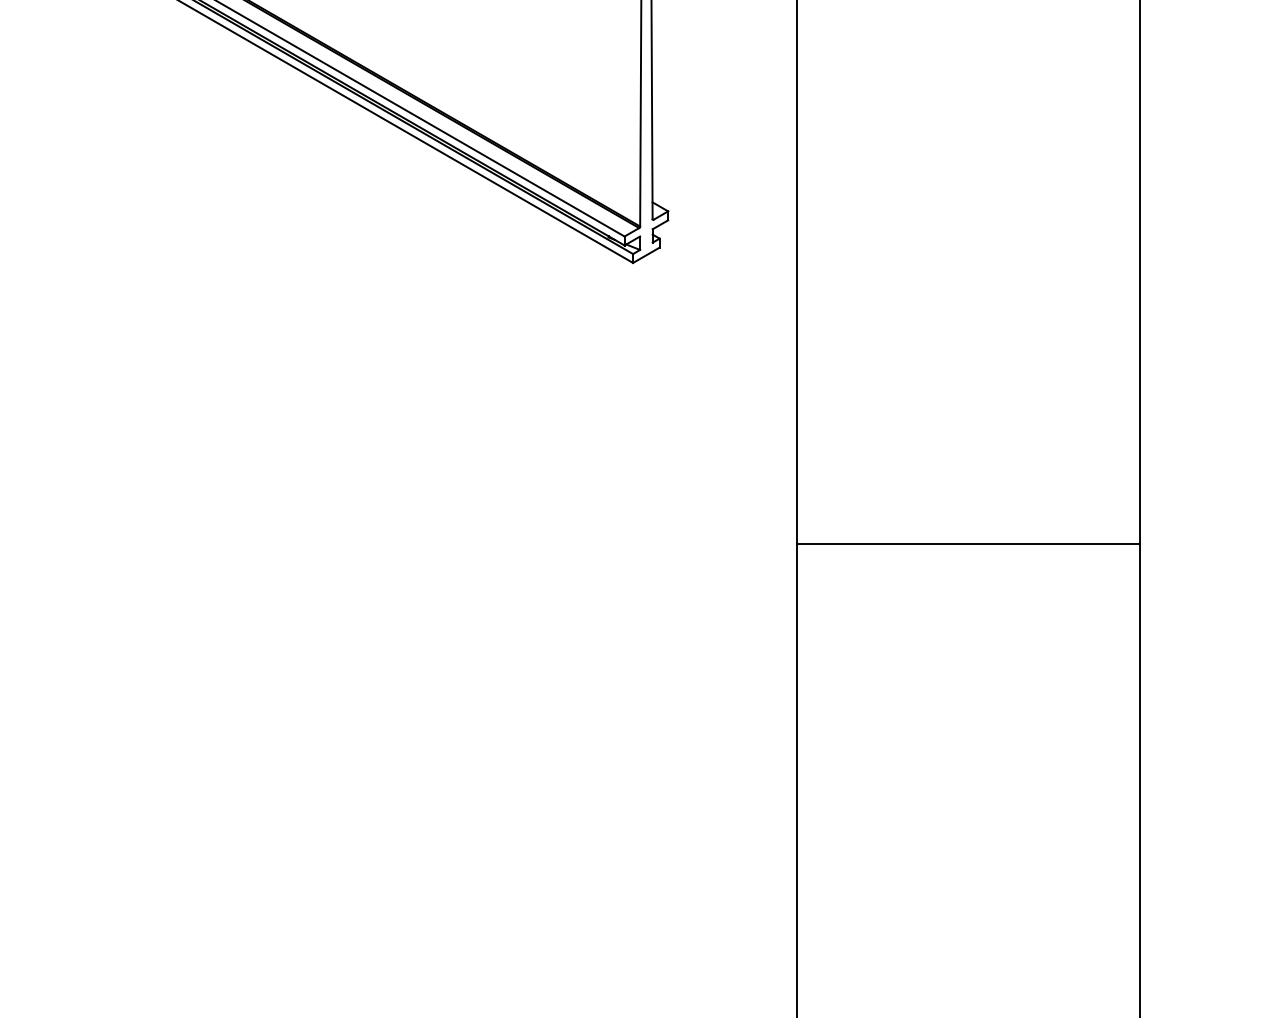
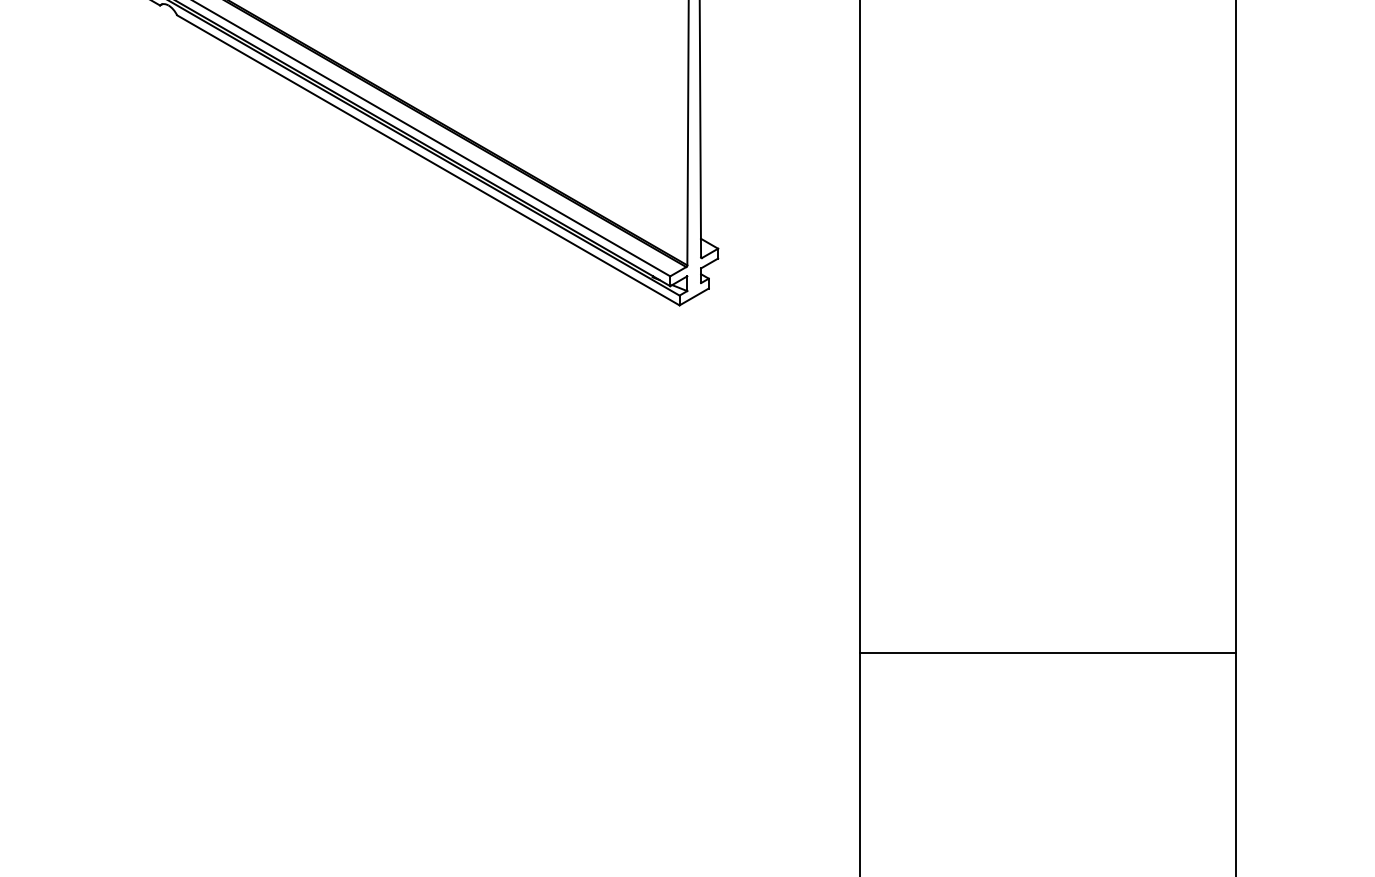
line: (968, 543) -> (1048, 653), moved

